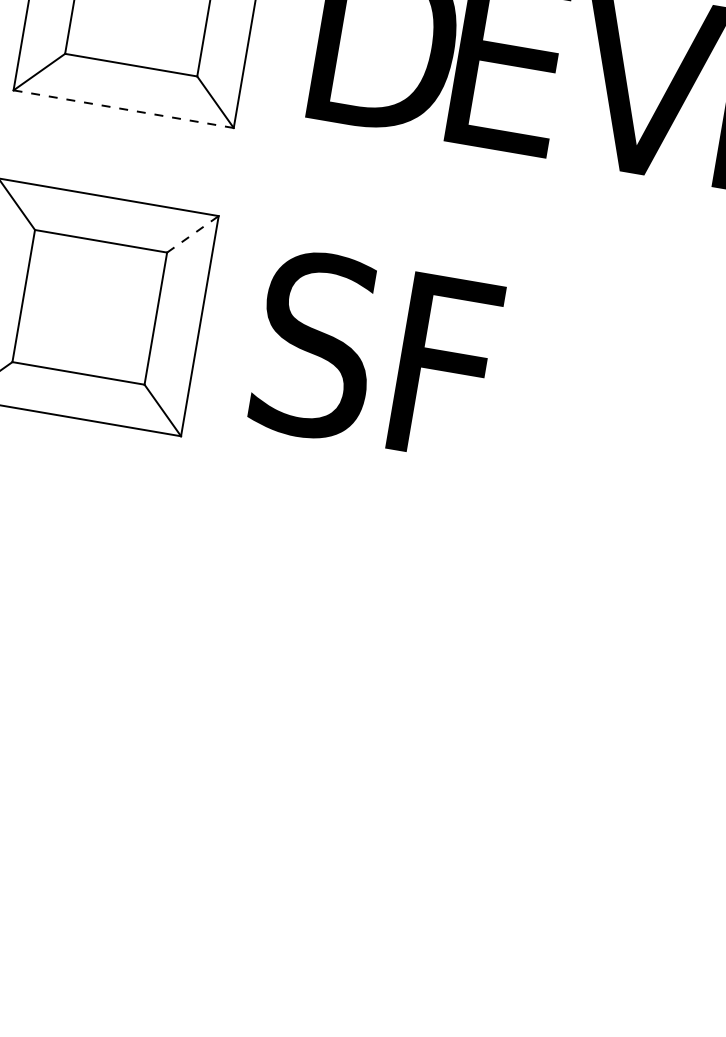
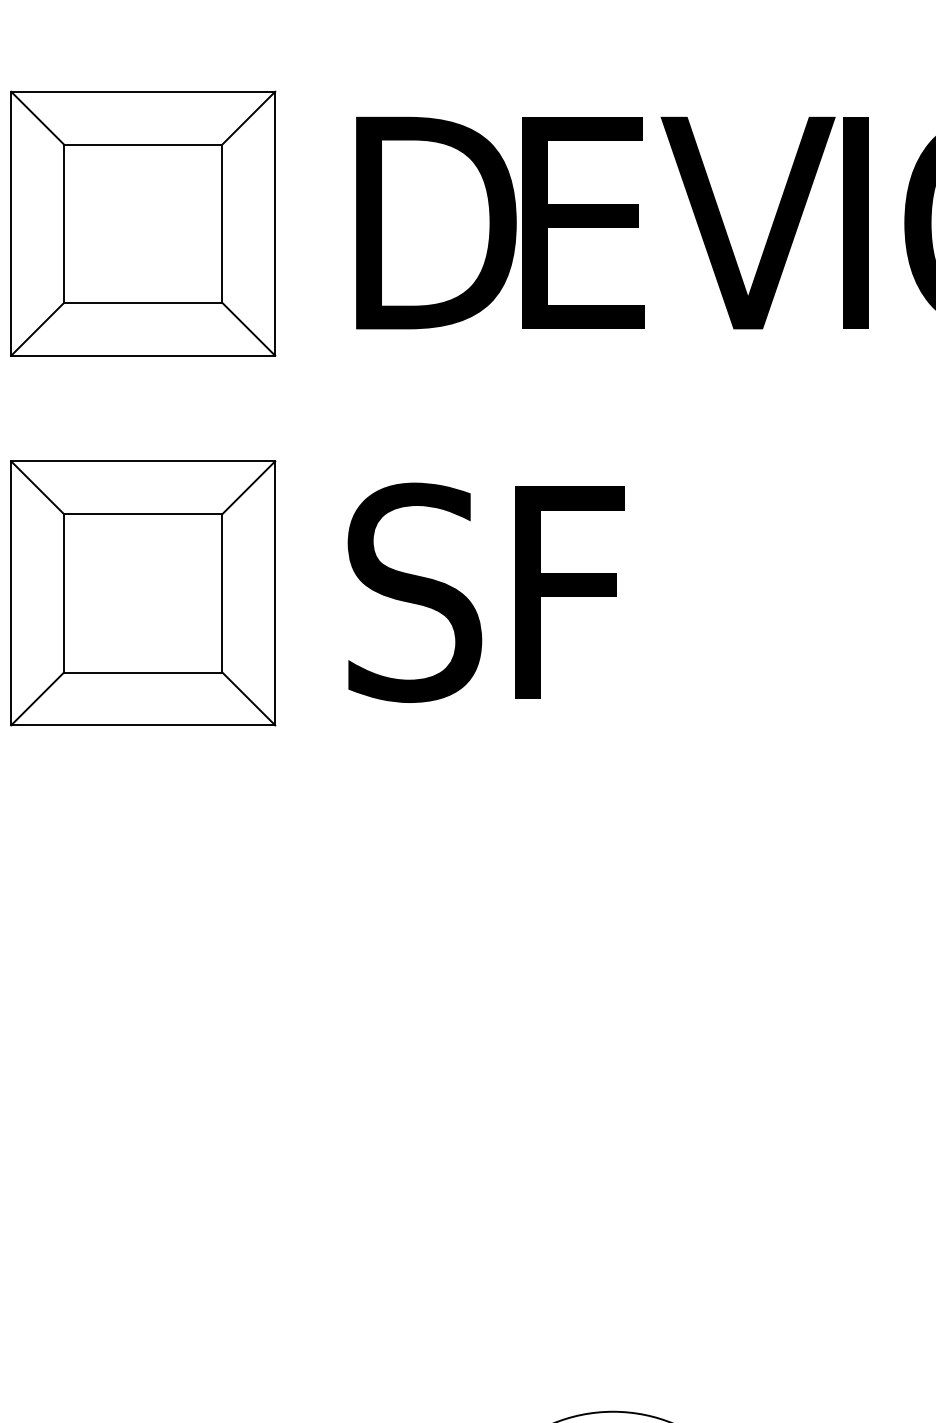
line: (123, 109) -> (143, 355), dashed -> solid
line: (193, 234) -> (249, 487), dashed -> solid

